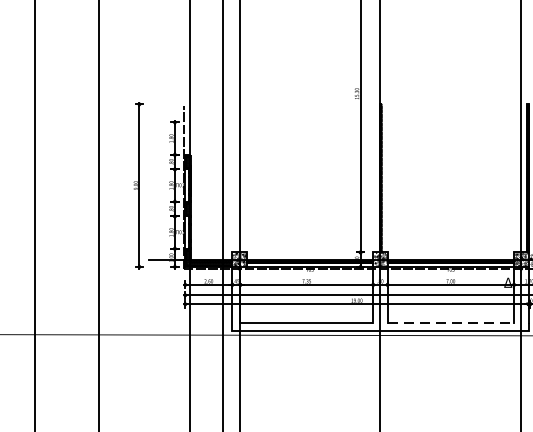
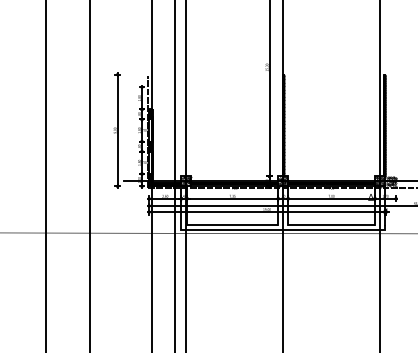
line: (452, 322) -> (332, 224), dashed -> solid

